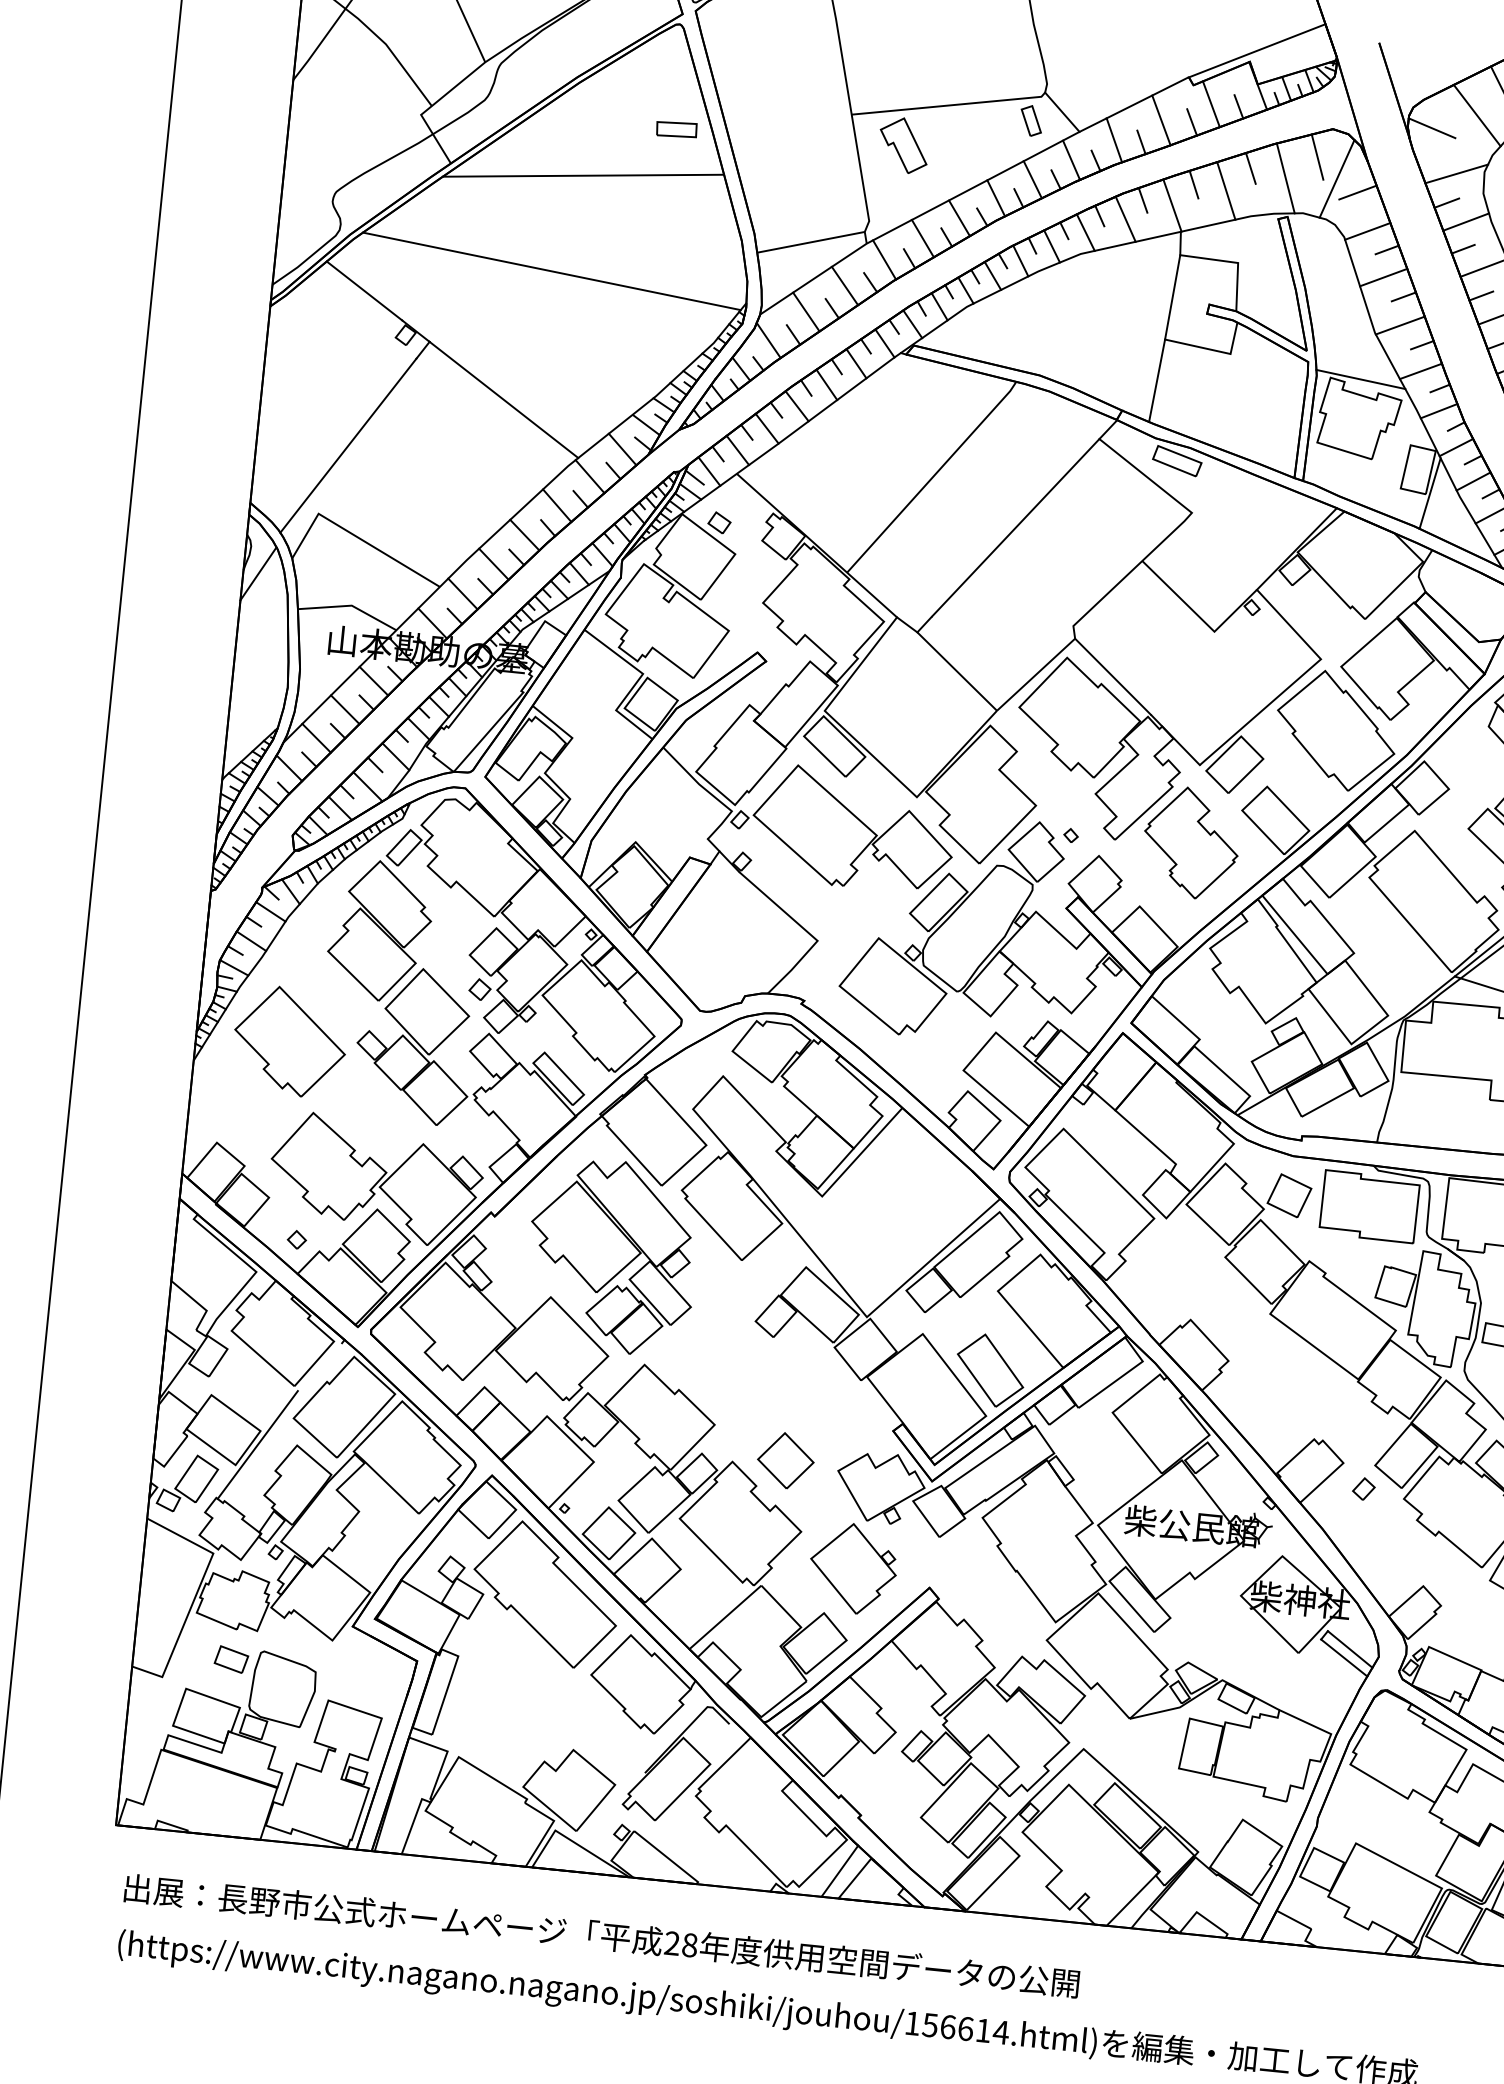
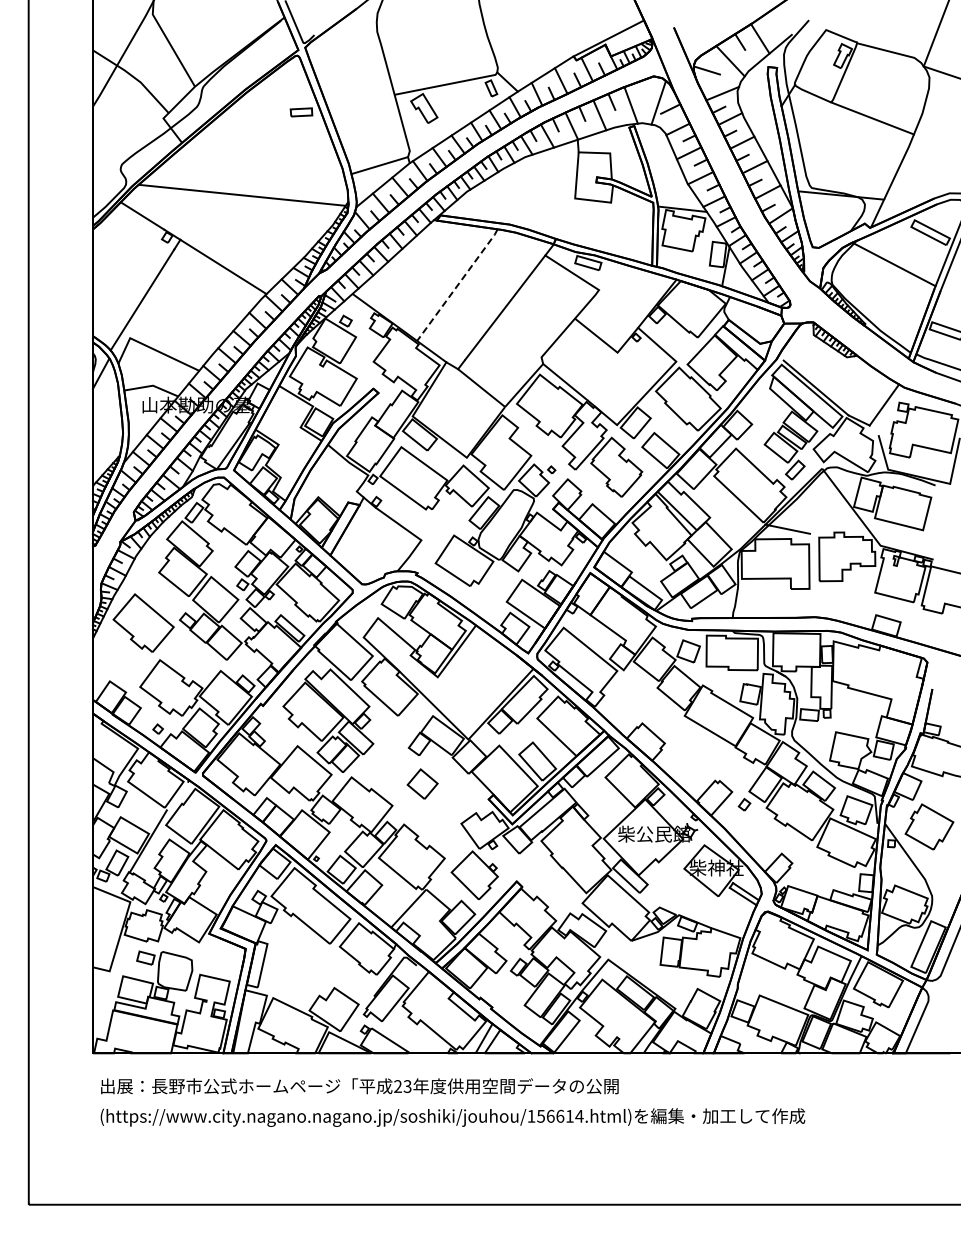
line: (1316, 157) -> (646, 92), removed
line: (582, 176) -> (253, 142), removed
line: (1157, 379) -> (573, 220), removed
line: (931, 477) -> (457, 285), solid -> dashed
part: (785, 1459) -> (422, 783), moved
text: (689, 1945) -> (407, 1086), 28 -> 23

